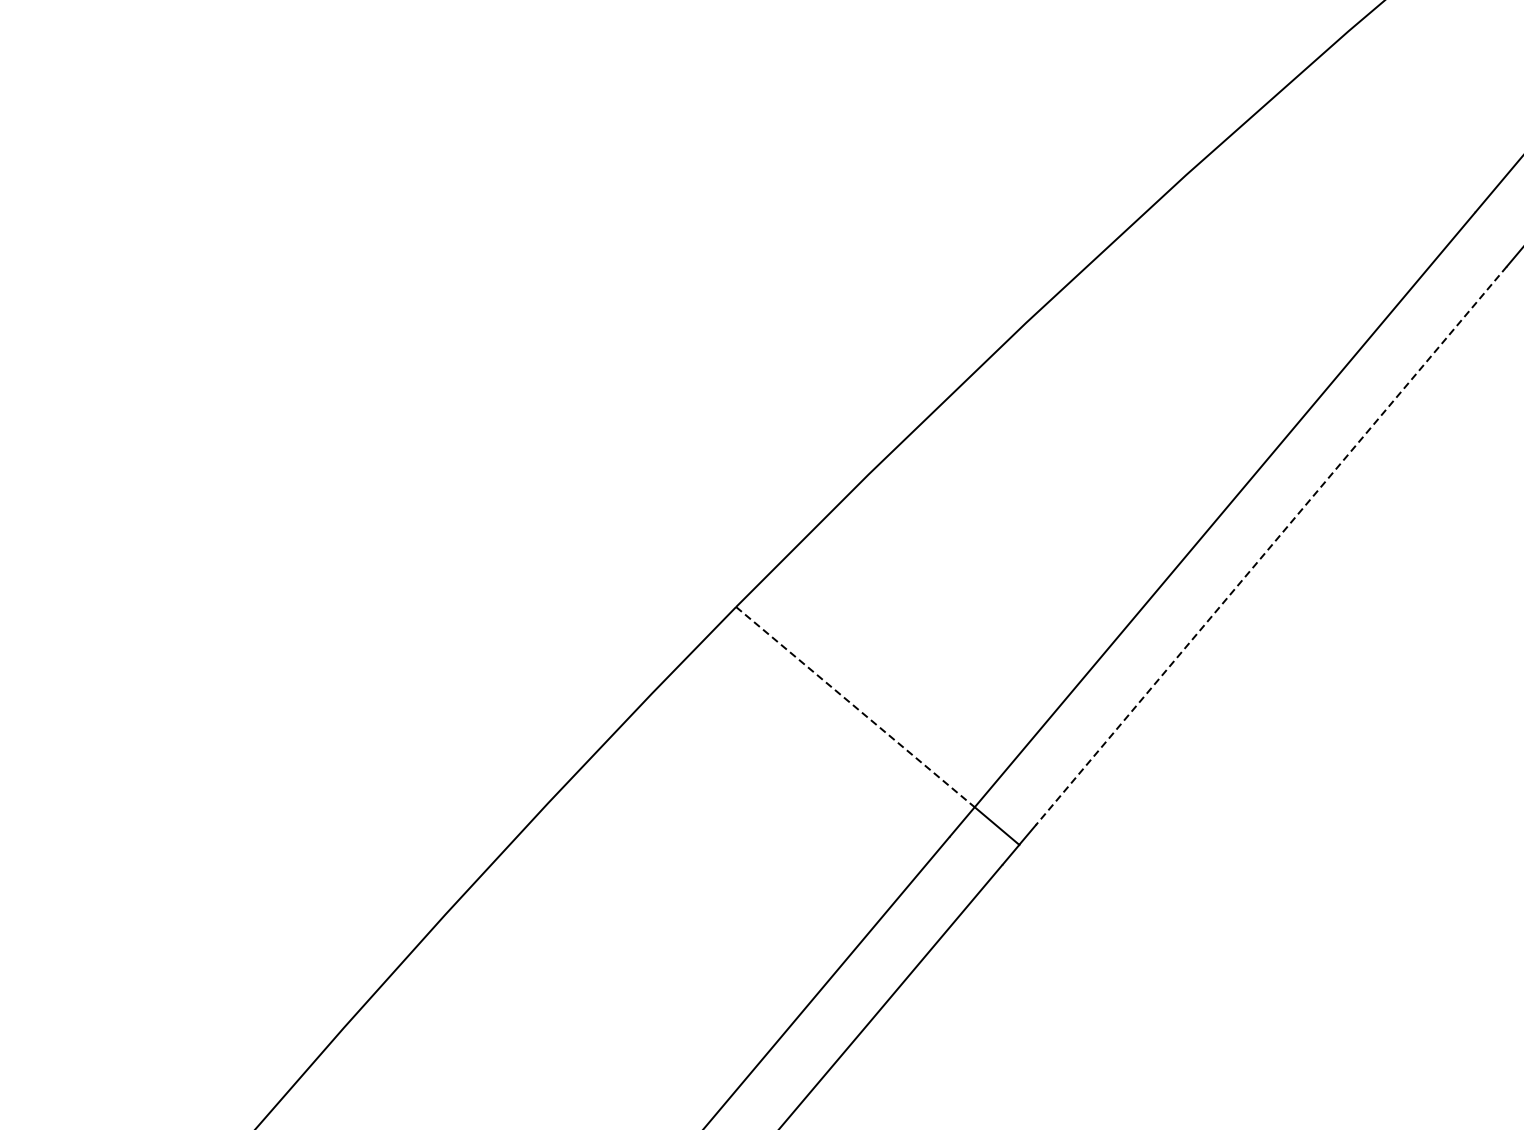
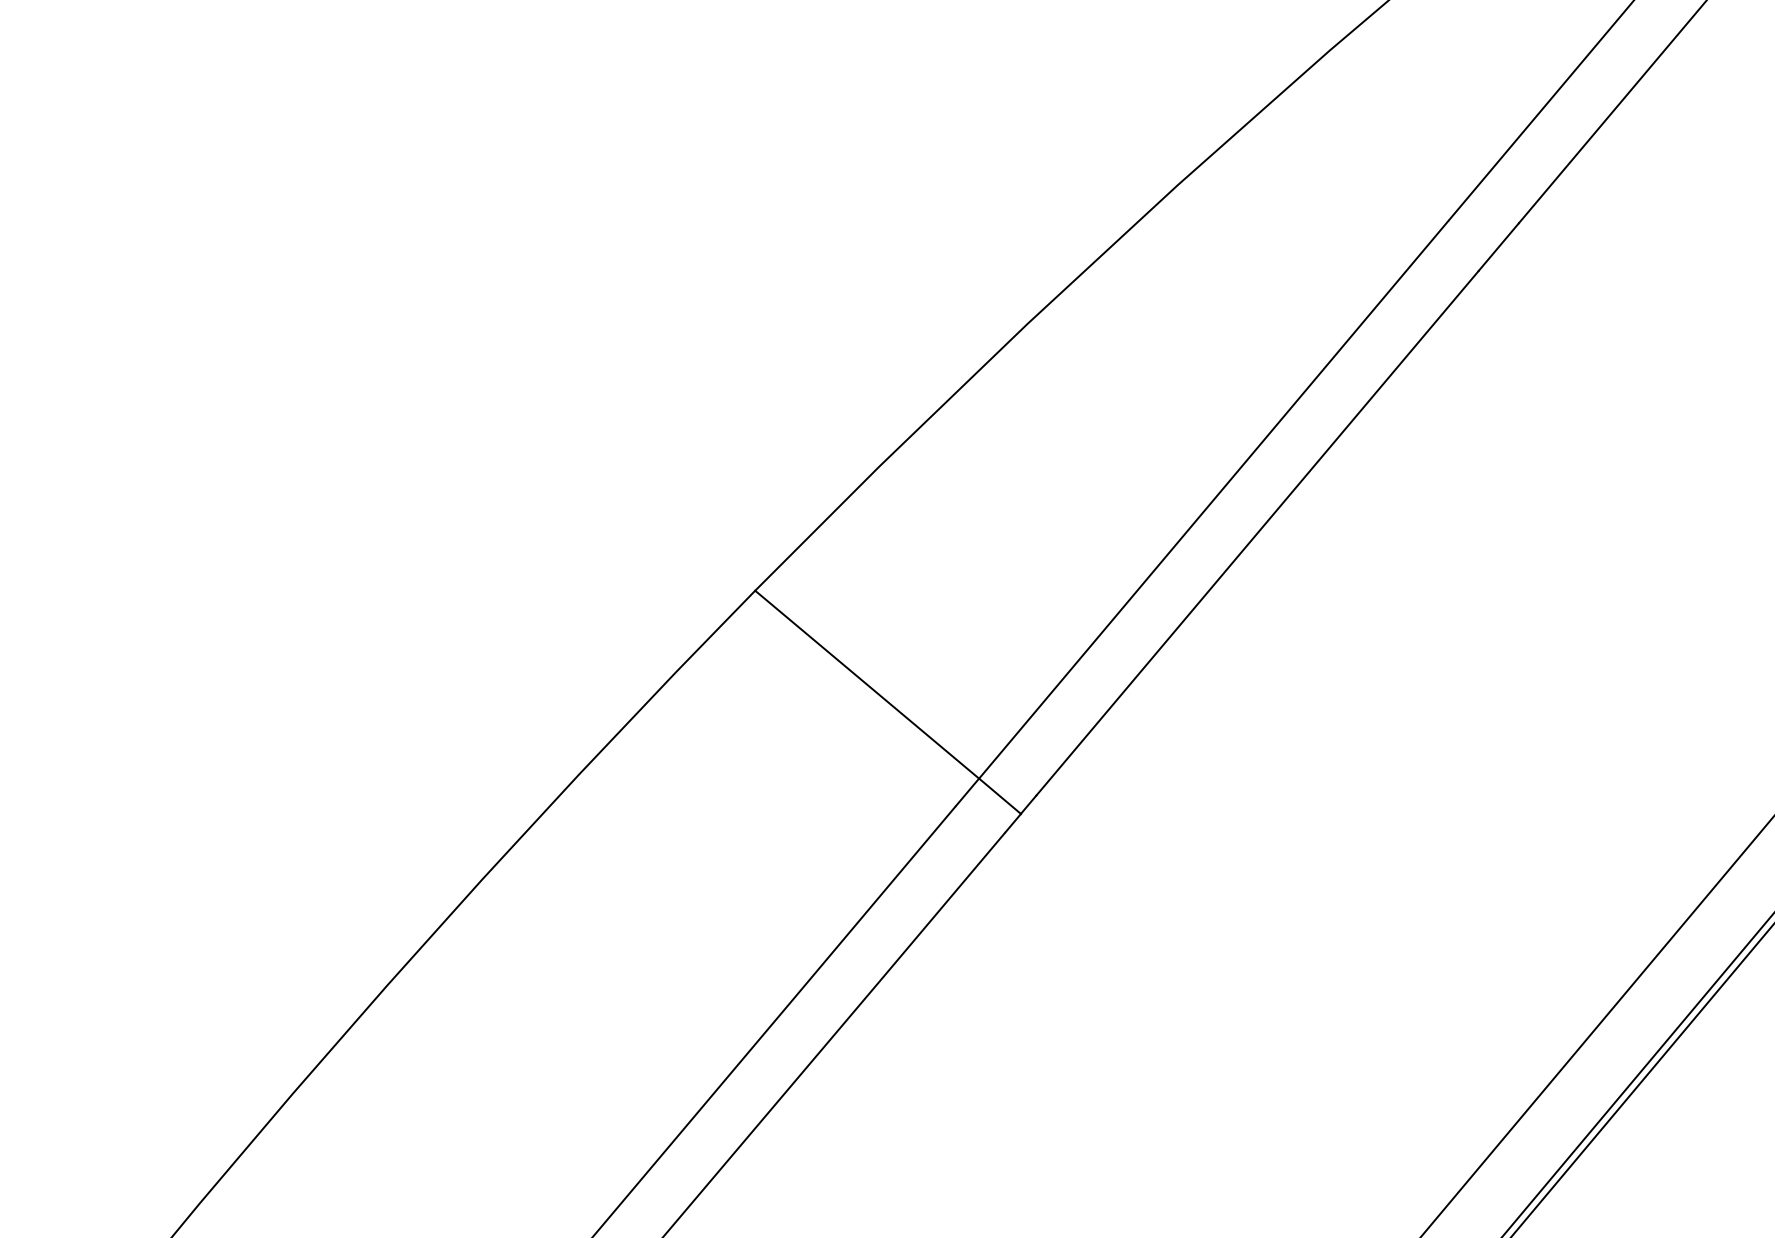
line: (1271, 546) -> (1257, 533), dashed -> solid
line: (855, 708) -> (867, 685), dashed -> solid

